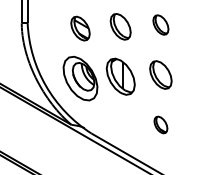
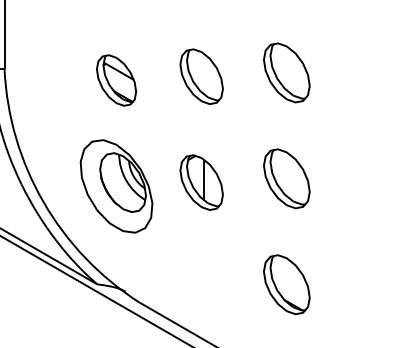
part: (160, 24) -> (285, 71), size x1.43
part: (120, 76) -> (201, 181), size x0.71
part: (160, 124) -> (285, 283), size x1.67

